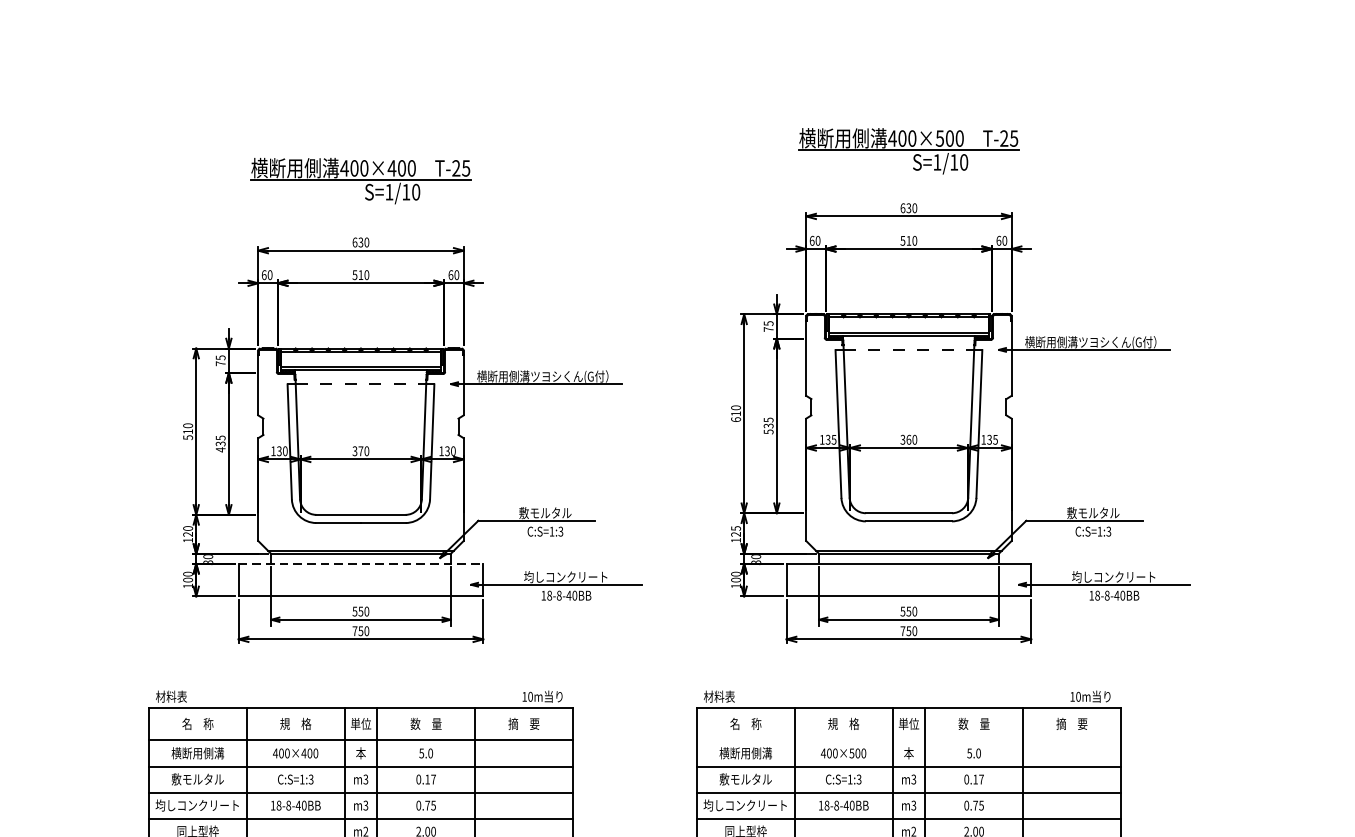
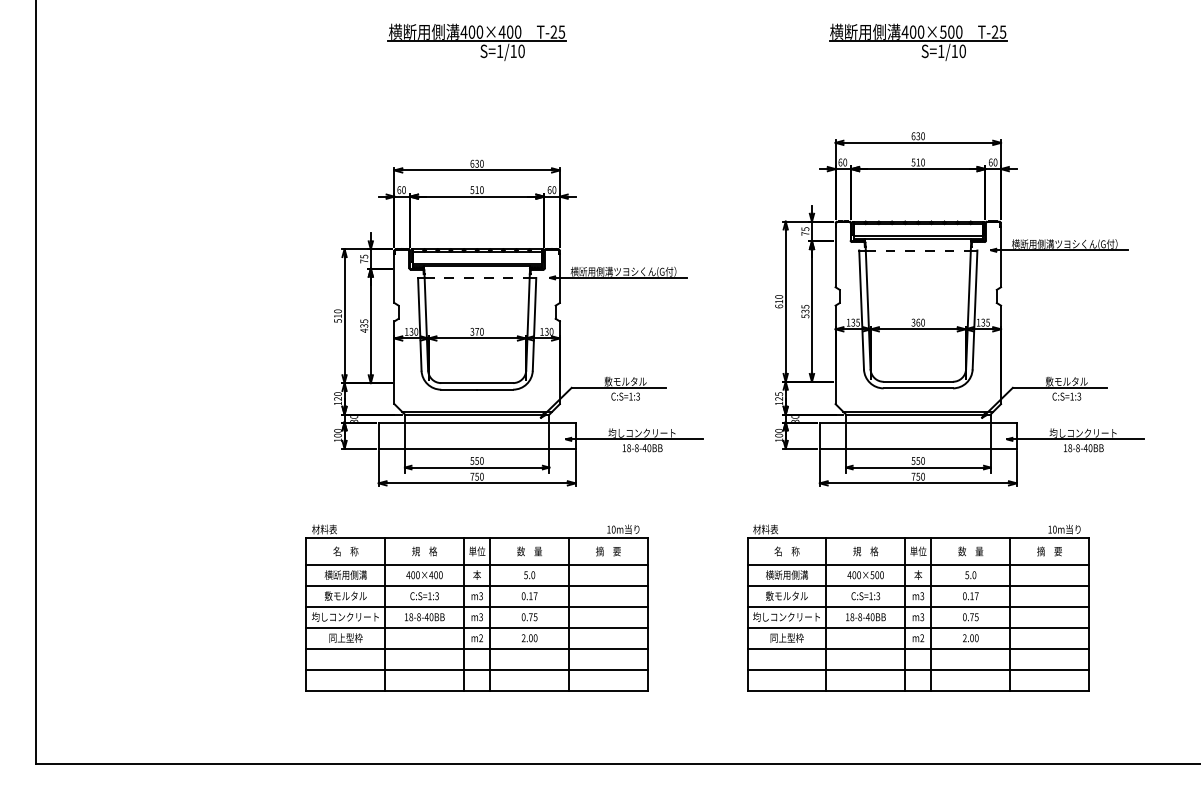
part: (909, 150) -> (918, 41), moved
part: (360, 179) -> (476, 41), moved
line: (361, 563) -> (477, 422), dashed -> solid
line: (909, 740) -> (918, 564), added

